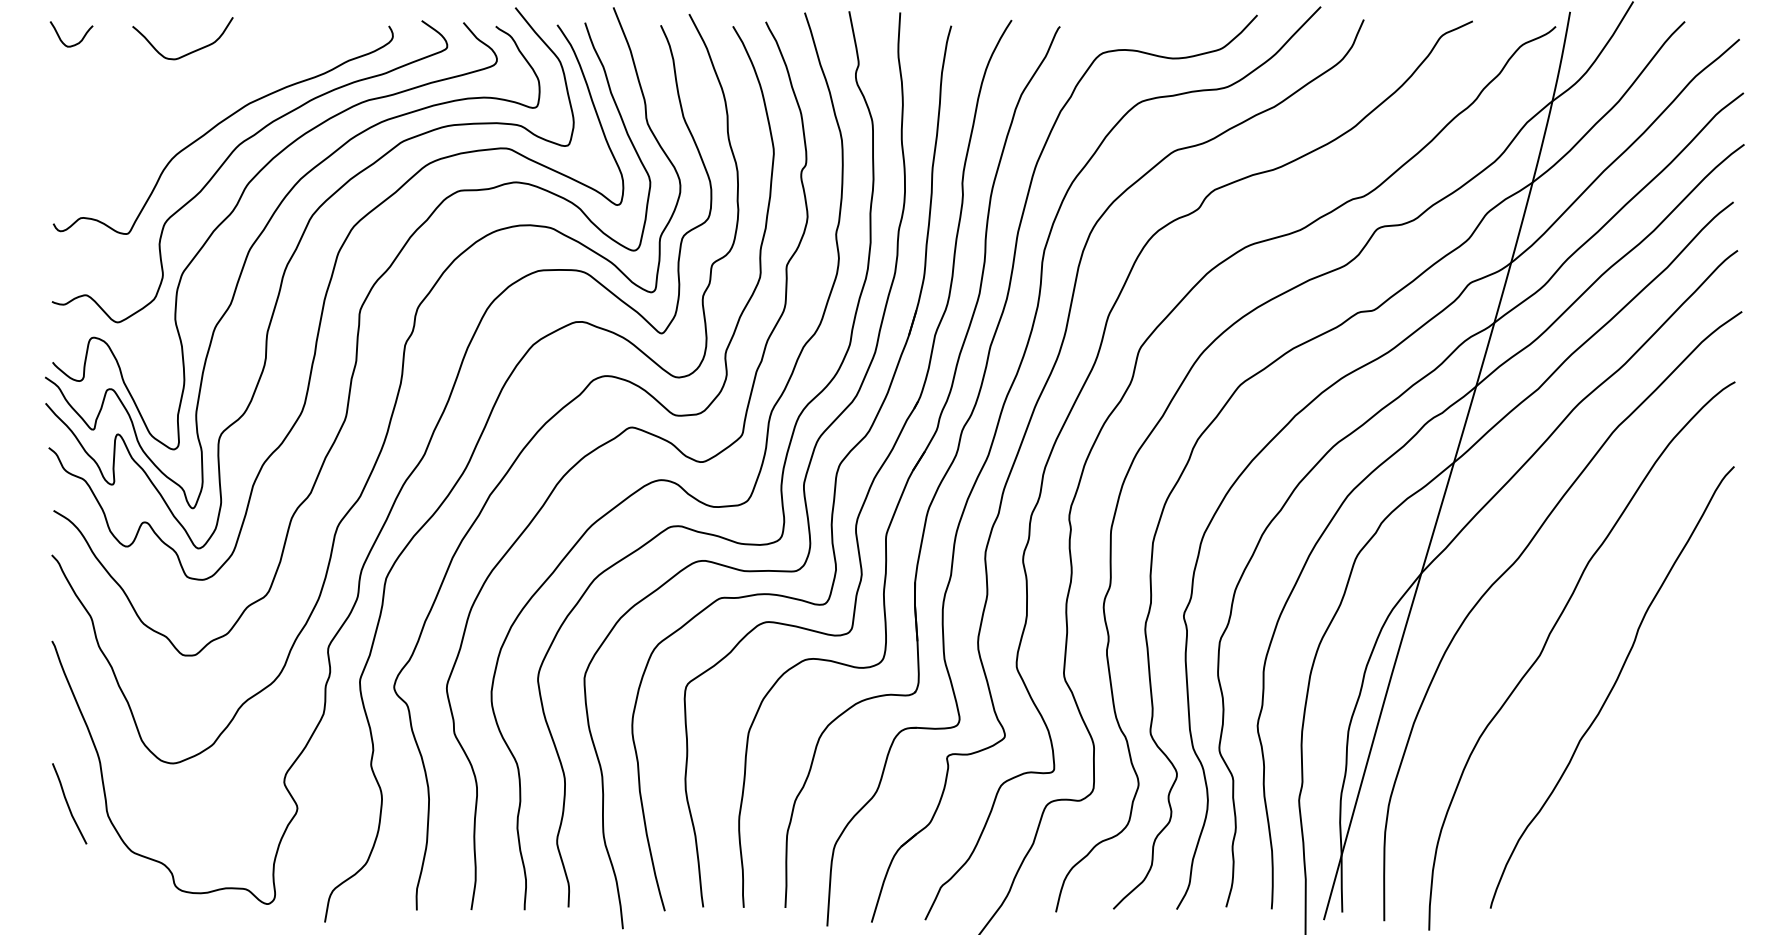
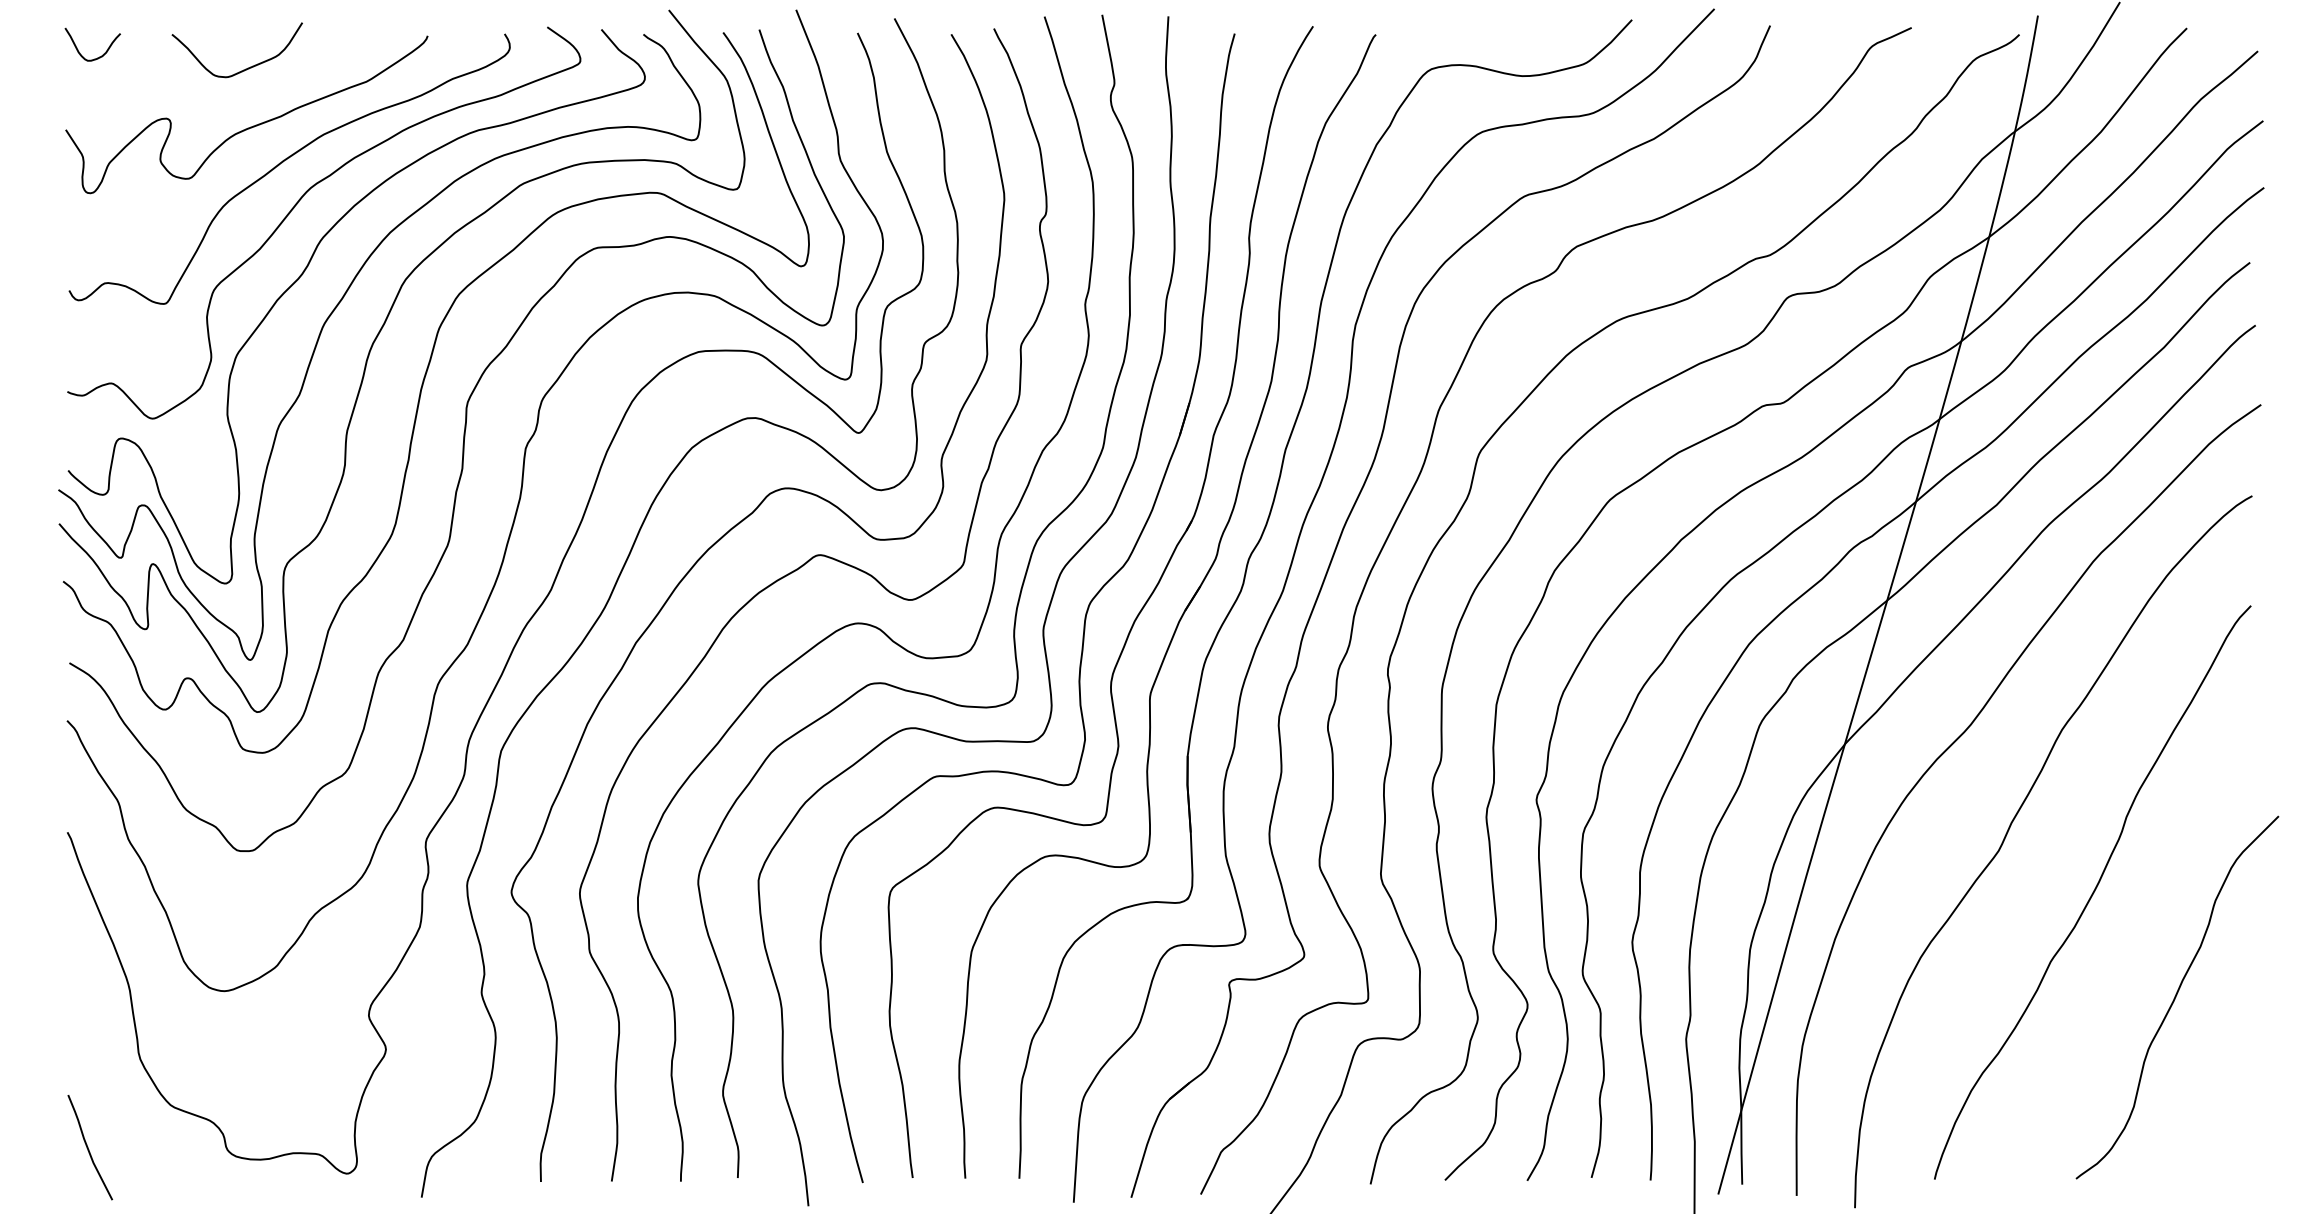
curve: (193, 97) -> (250, 126), added
curve: (1676, 768) -> (2176, 997), added
curve: (68, 803) -> (88, 1147), moved

